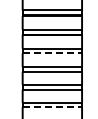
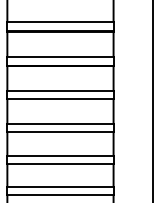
line: (52, 53) -> (60, 99), dashed -> solid
line: (52, 107) -> (60, 195), dashed -> solid

